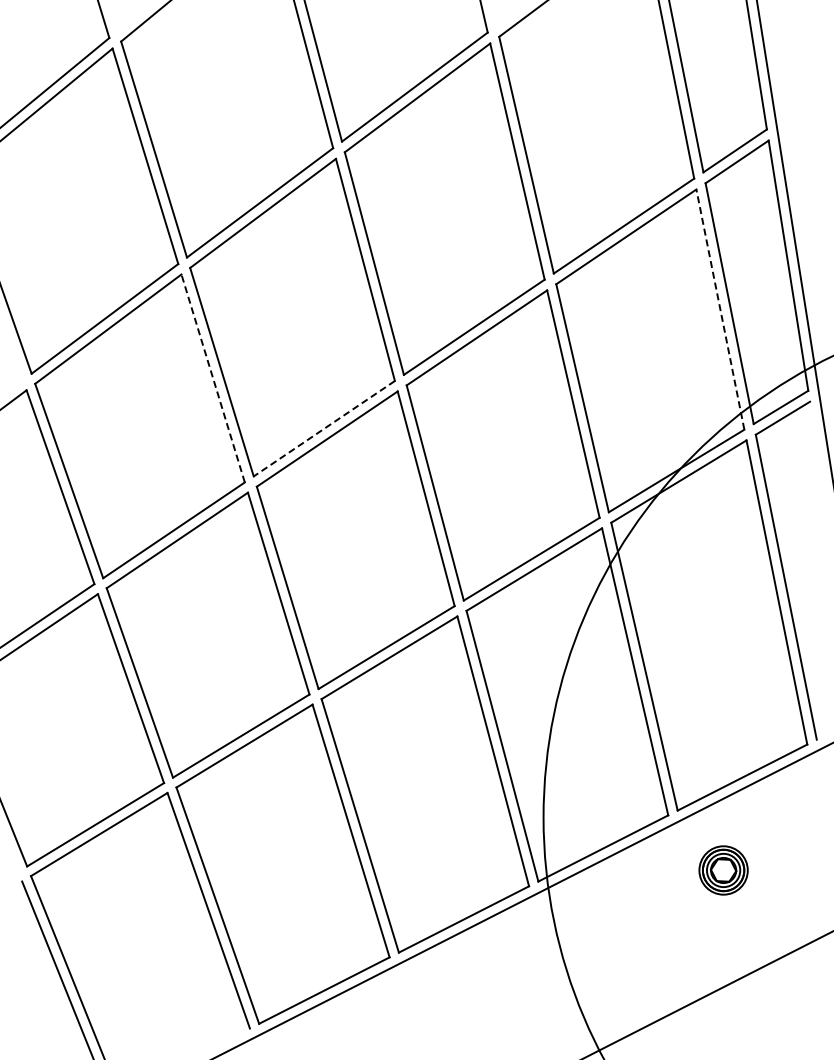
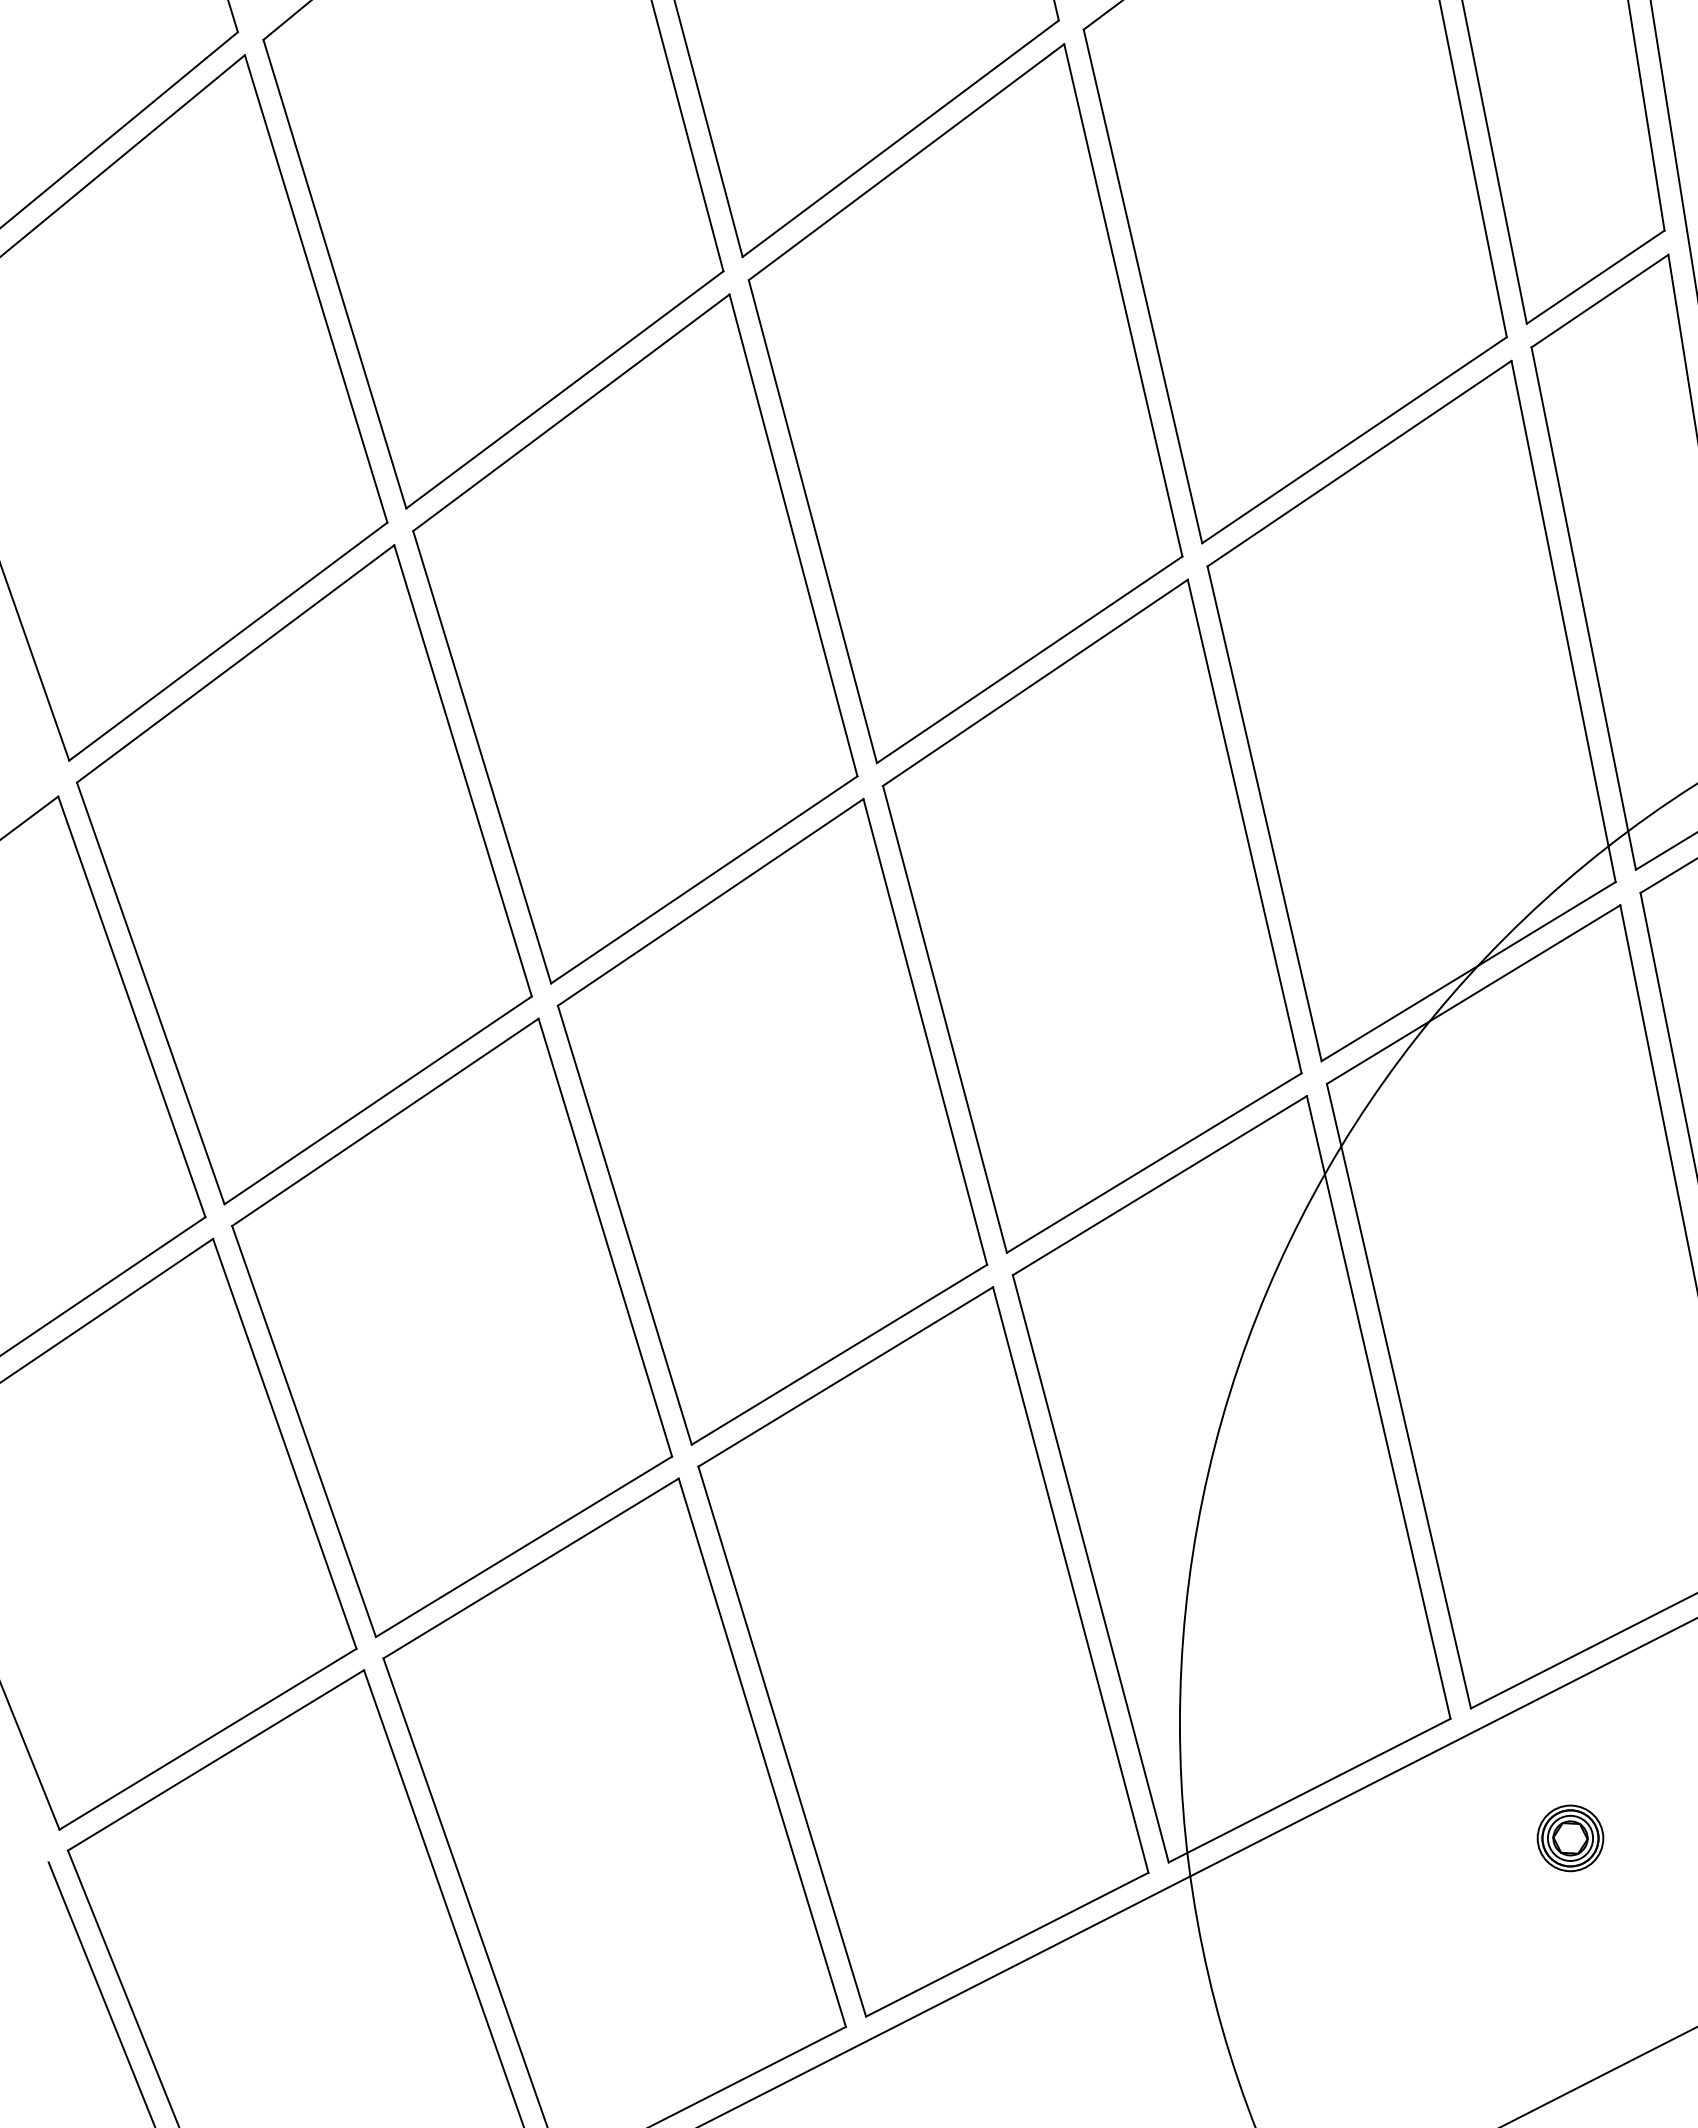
line: (720, 309) -> (1563, 621), dashed -> solid
line: (213, 378) -> (463, 770), dashed -> solid
line: (323, 429) -> (702, 881), dashed -> solid
part: (723, 870) -> (1570, 1838), size x0.62

